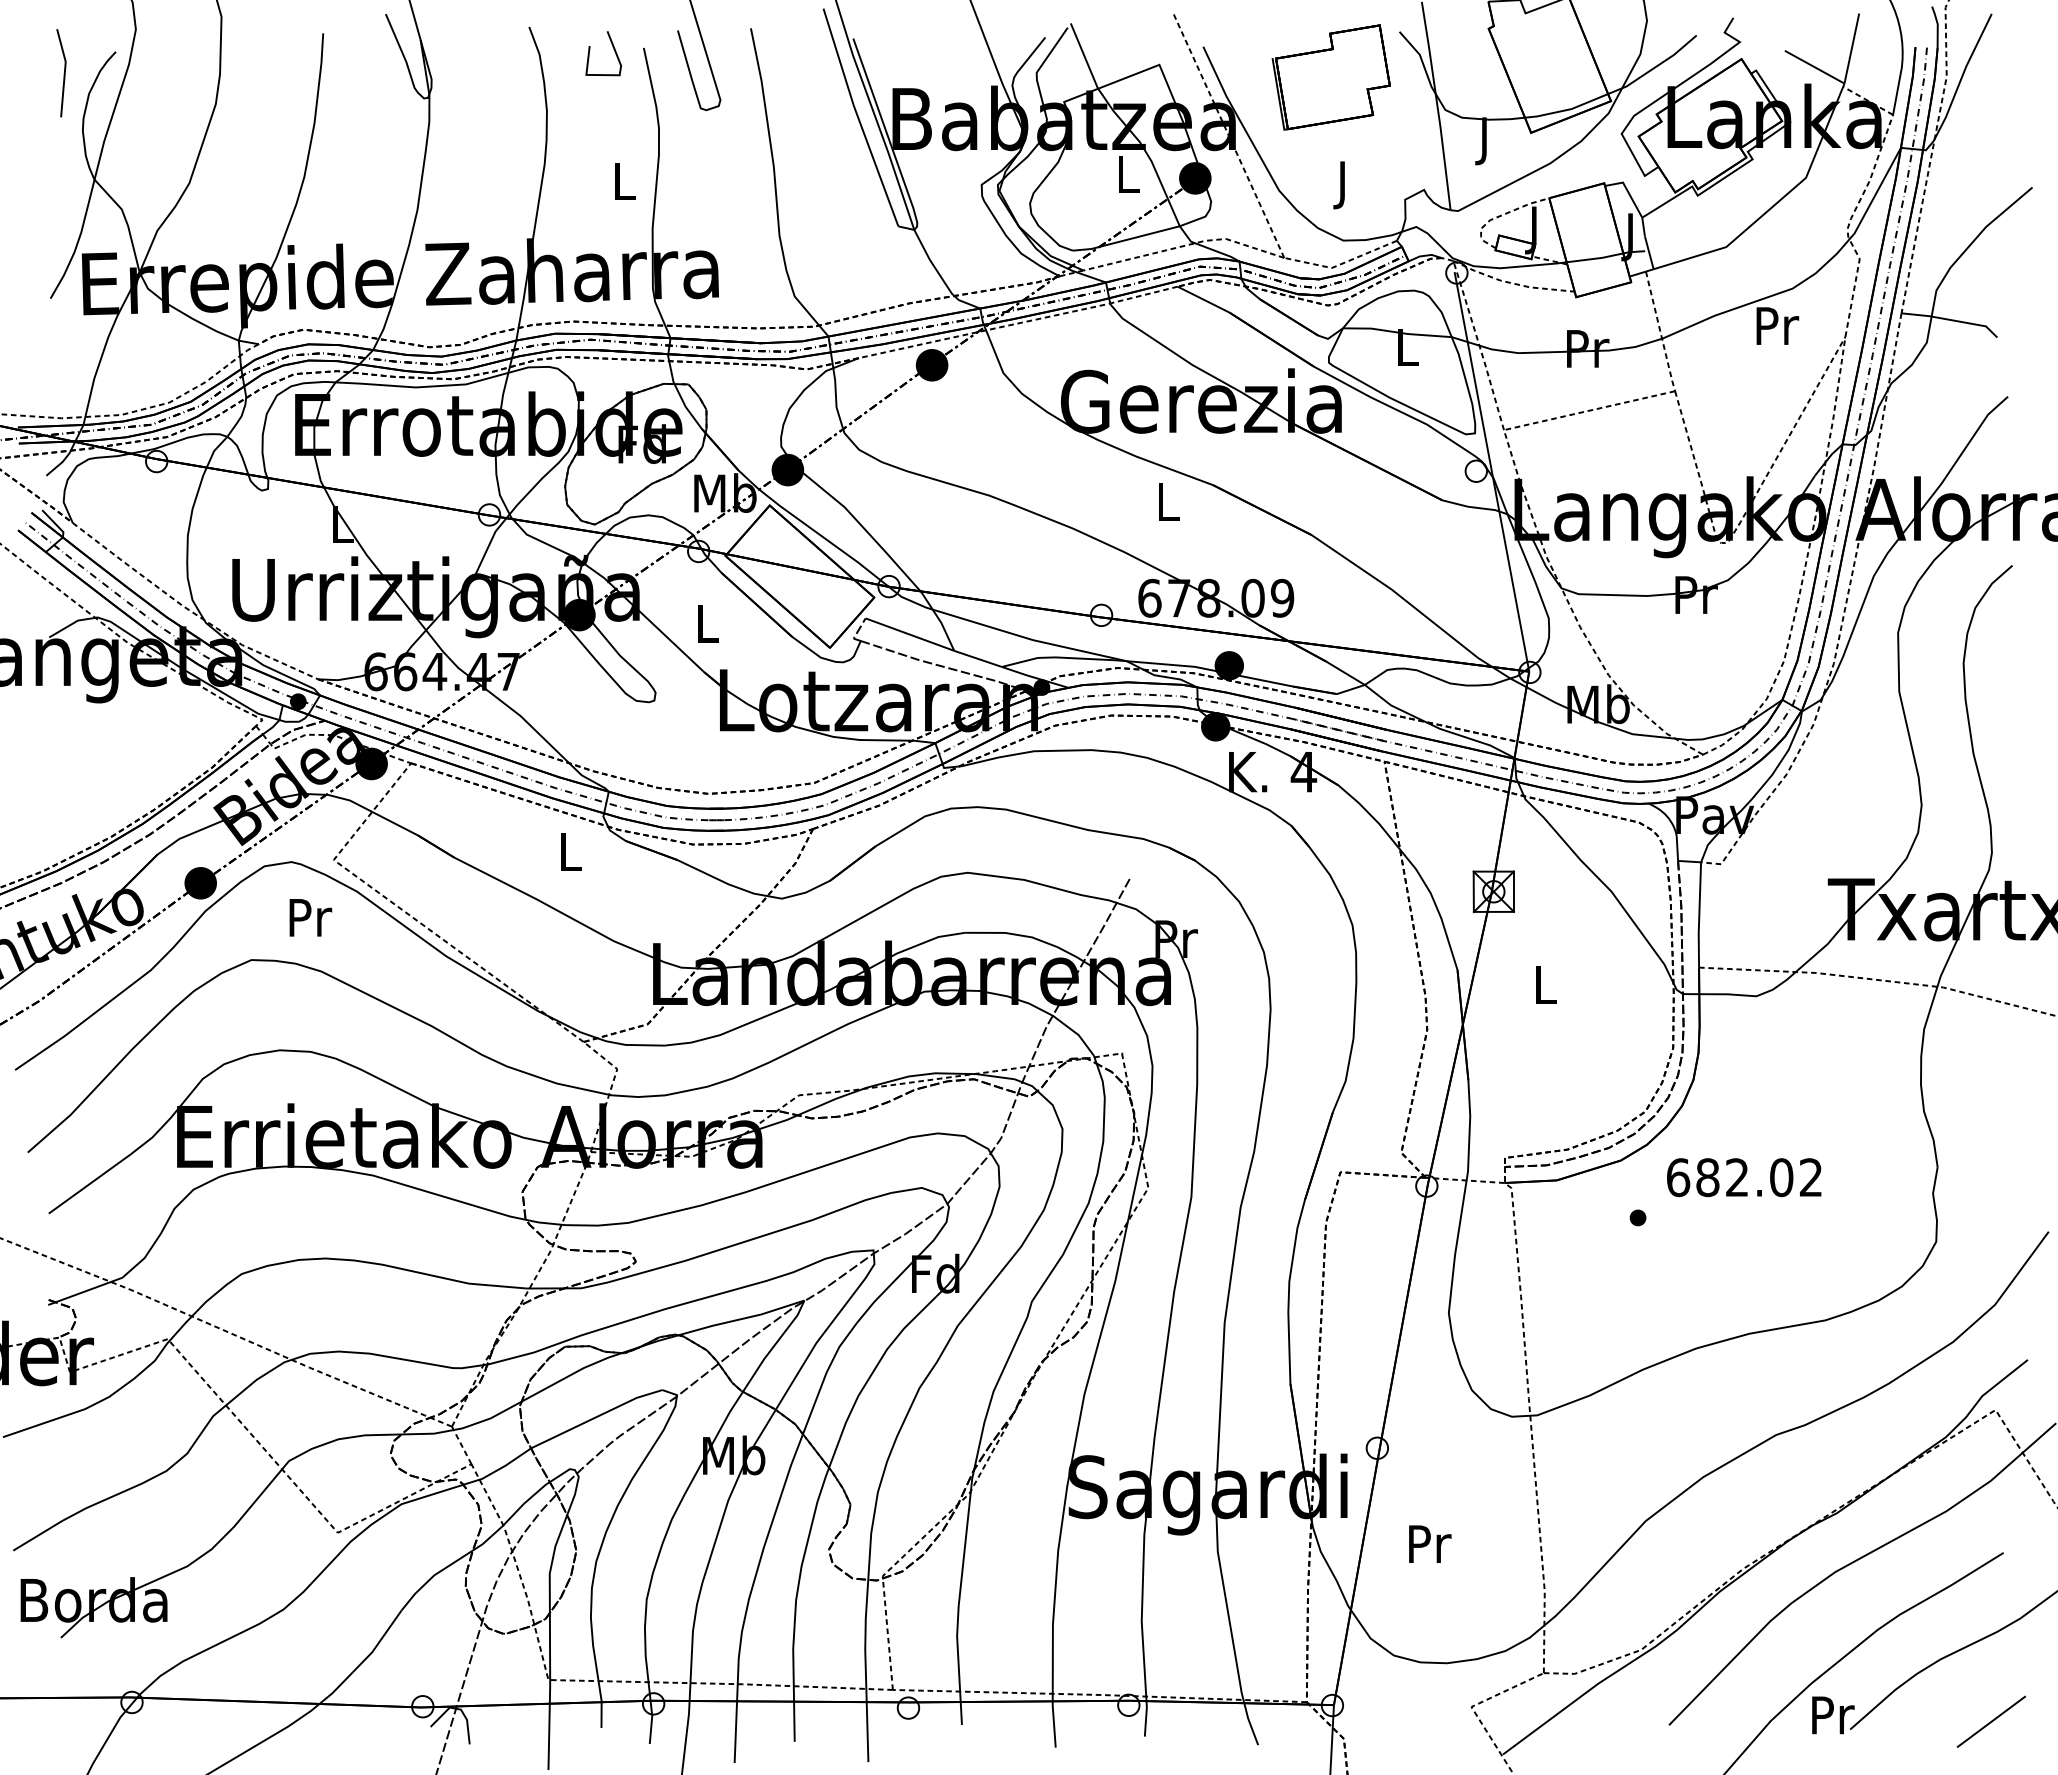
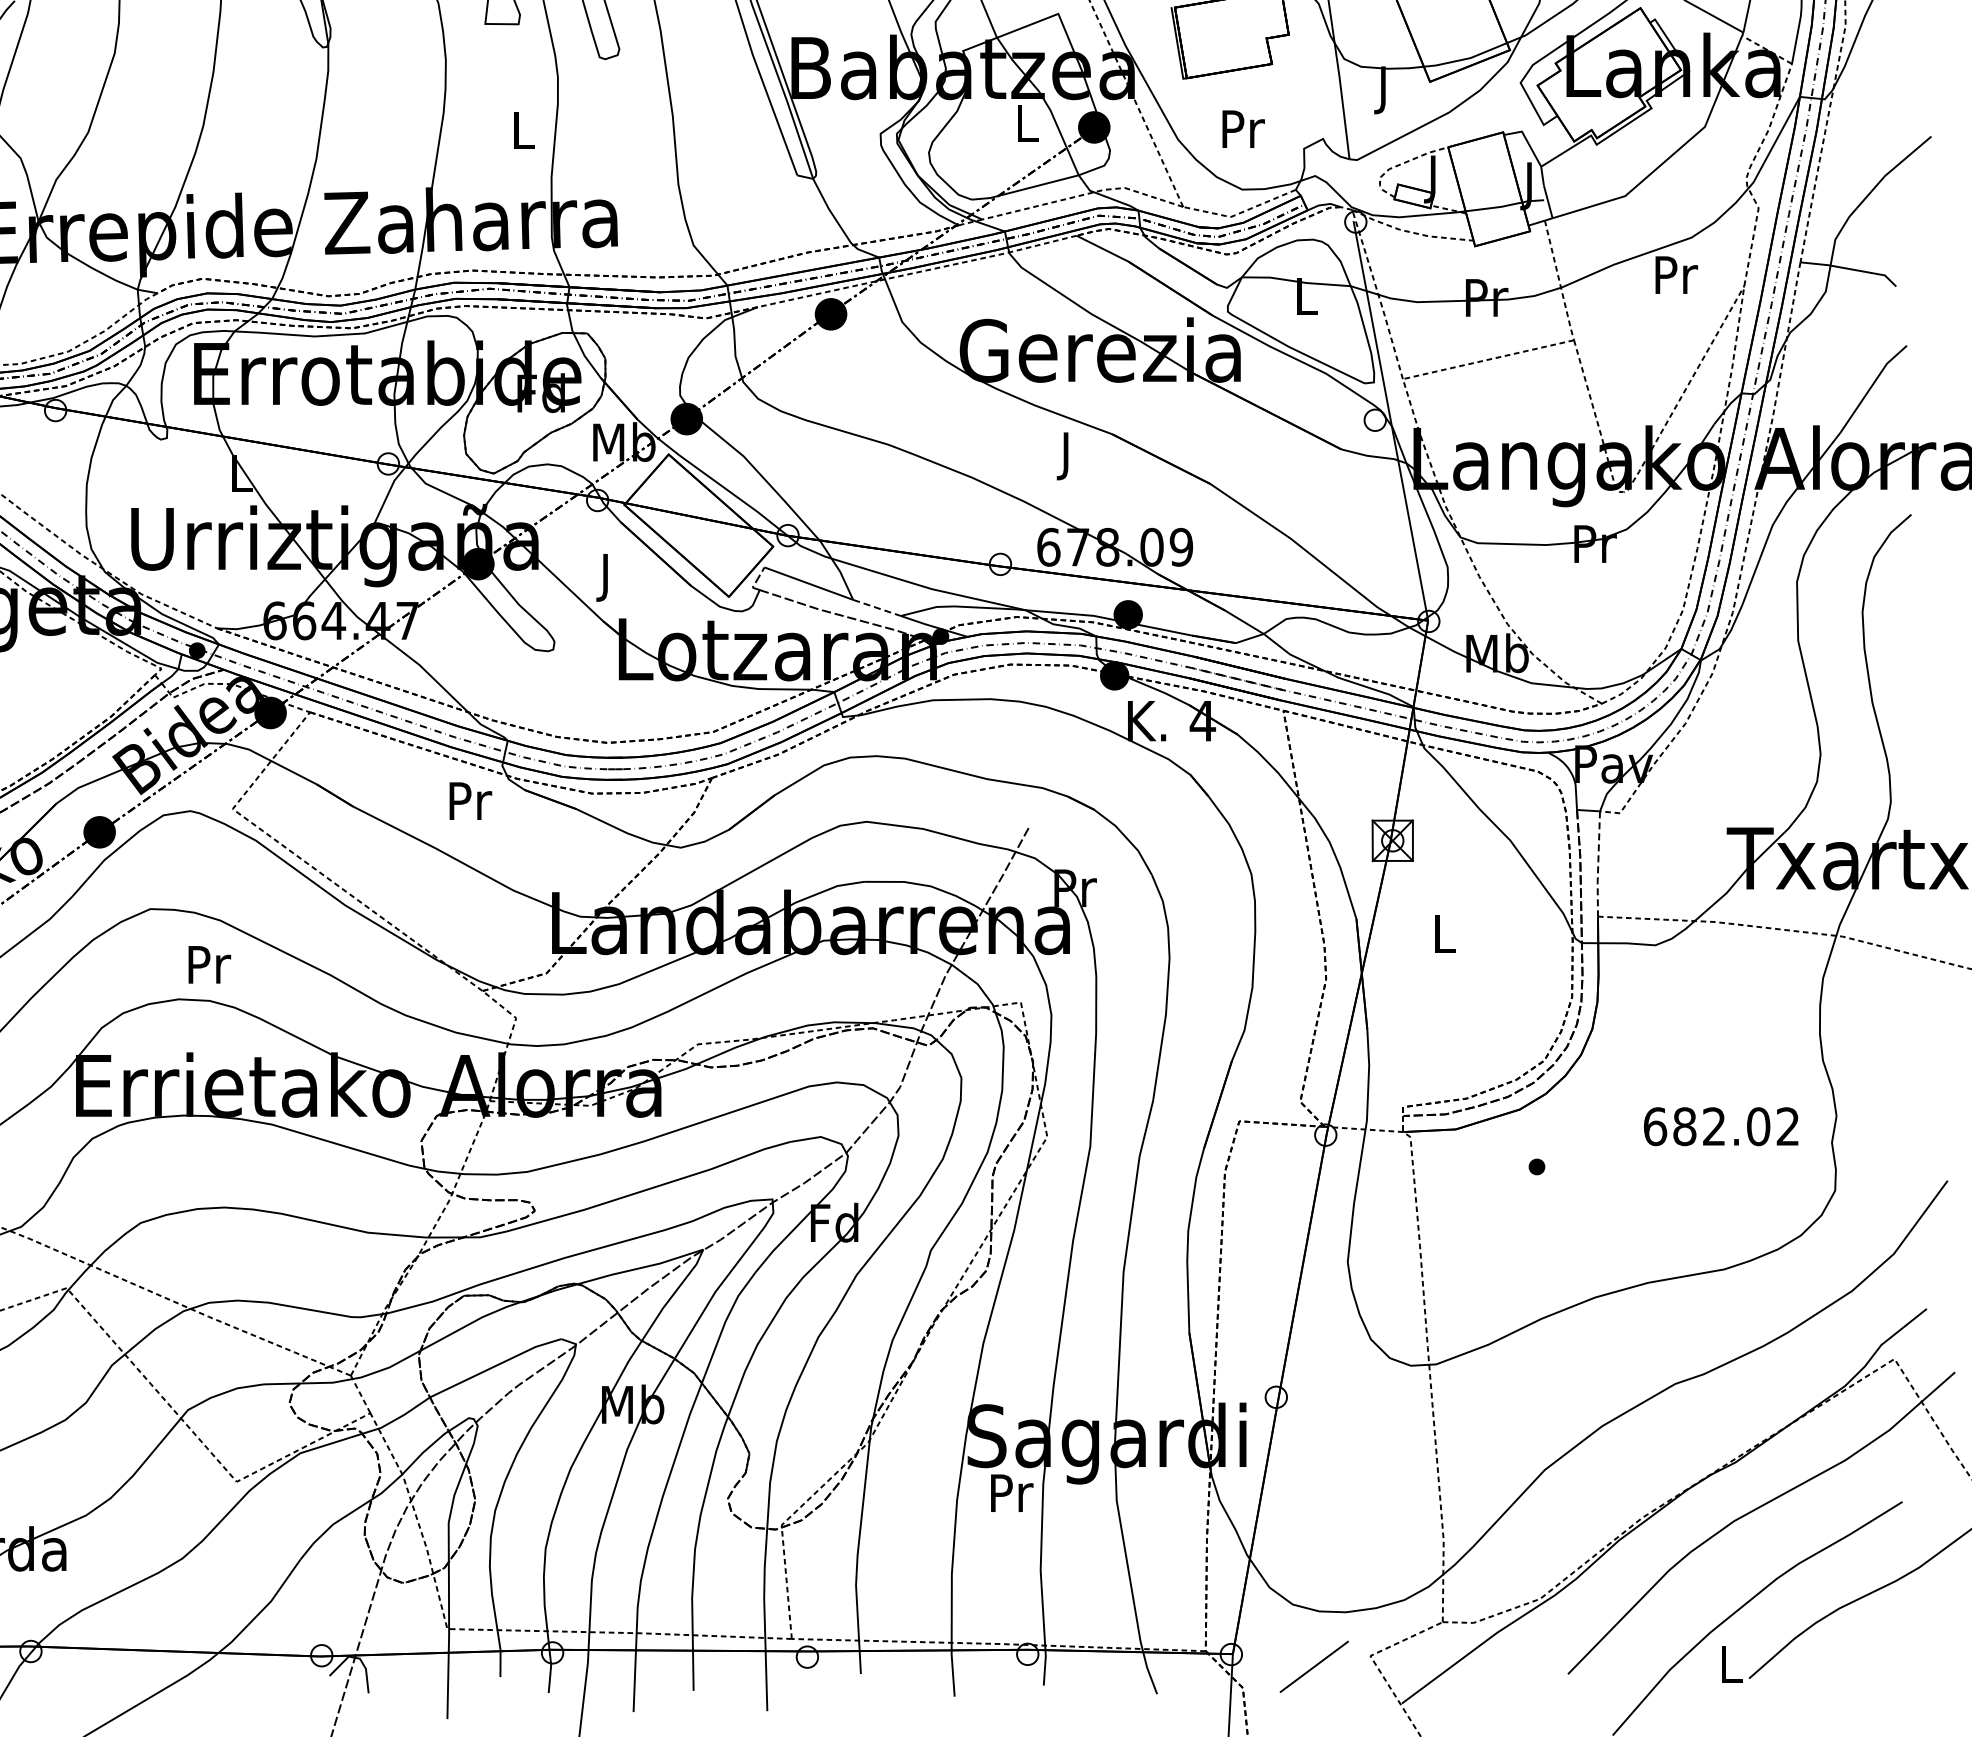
text: (1344, 185) -> (1243, 134), J -> Pr
text: (1168, 507) -> (1067, 456), L -> J
text: (707, 628) -> (606, 577), L -> J
line: (978, 659) -> (877, 608), solid -> dashed
text: (571, 851) -> (470, 800), L -> Pr
line: (1699, 916) -> (1598, 865), solid -> dashed
text: (310, 917) -> (209, 964), moved
text: (1744, 1177) -> (1721, 1126), moved
text: (1430, 1543) -> (1012, 1492), moved
text: (1833, 1715) -> (1732, 1664), Pr -> L
line: (1990, 1721) -> (1313, 1666), moved

